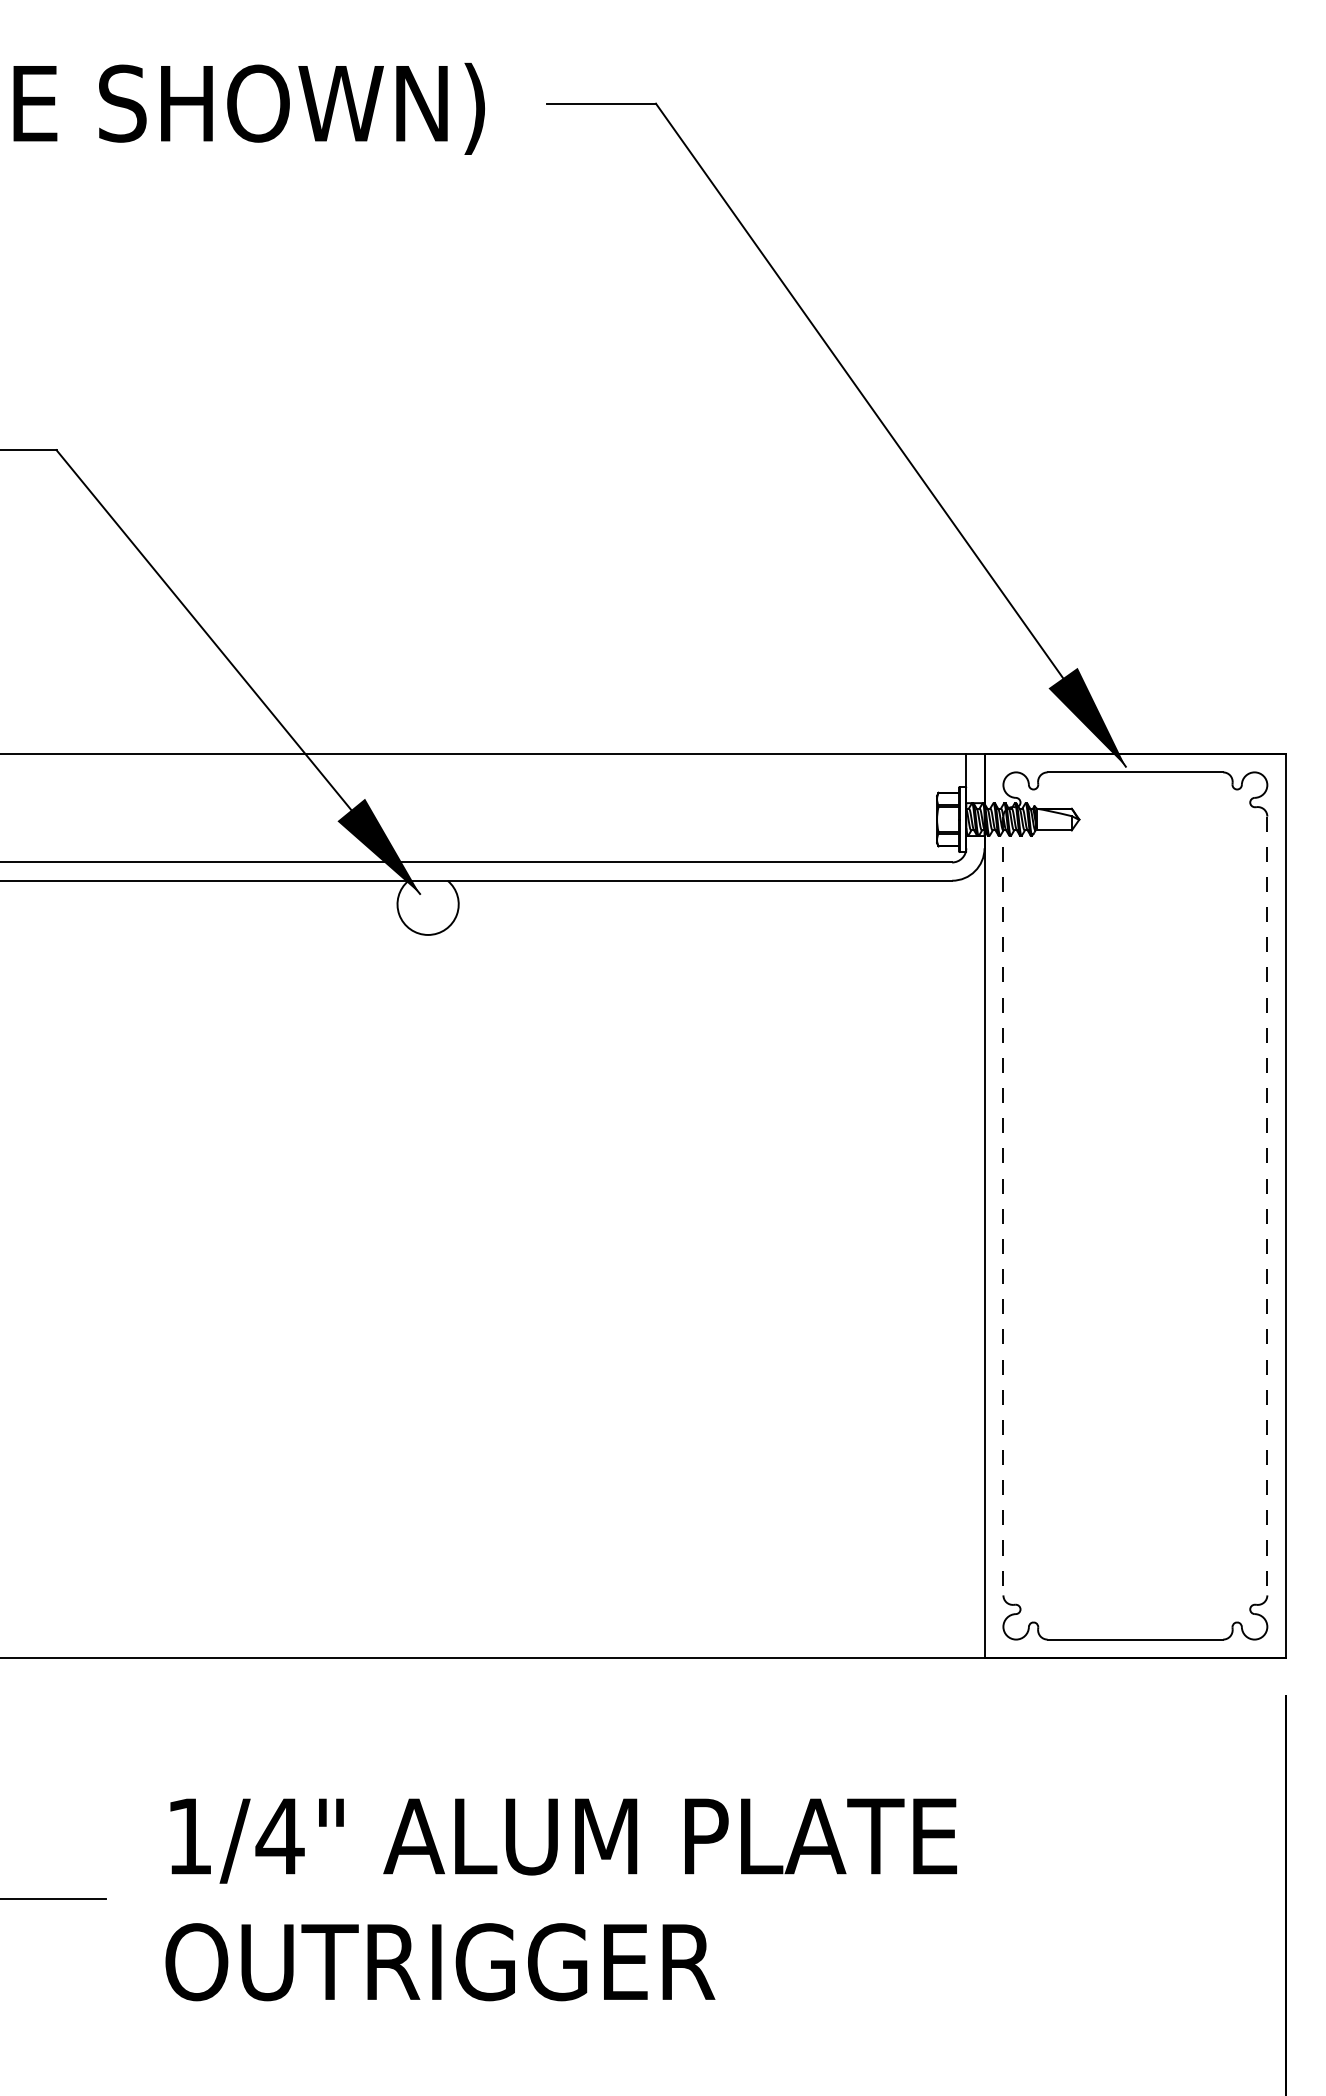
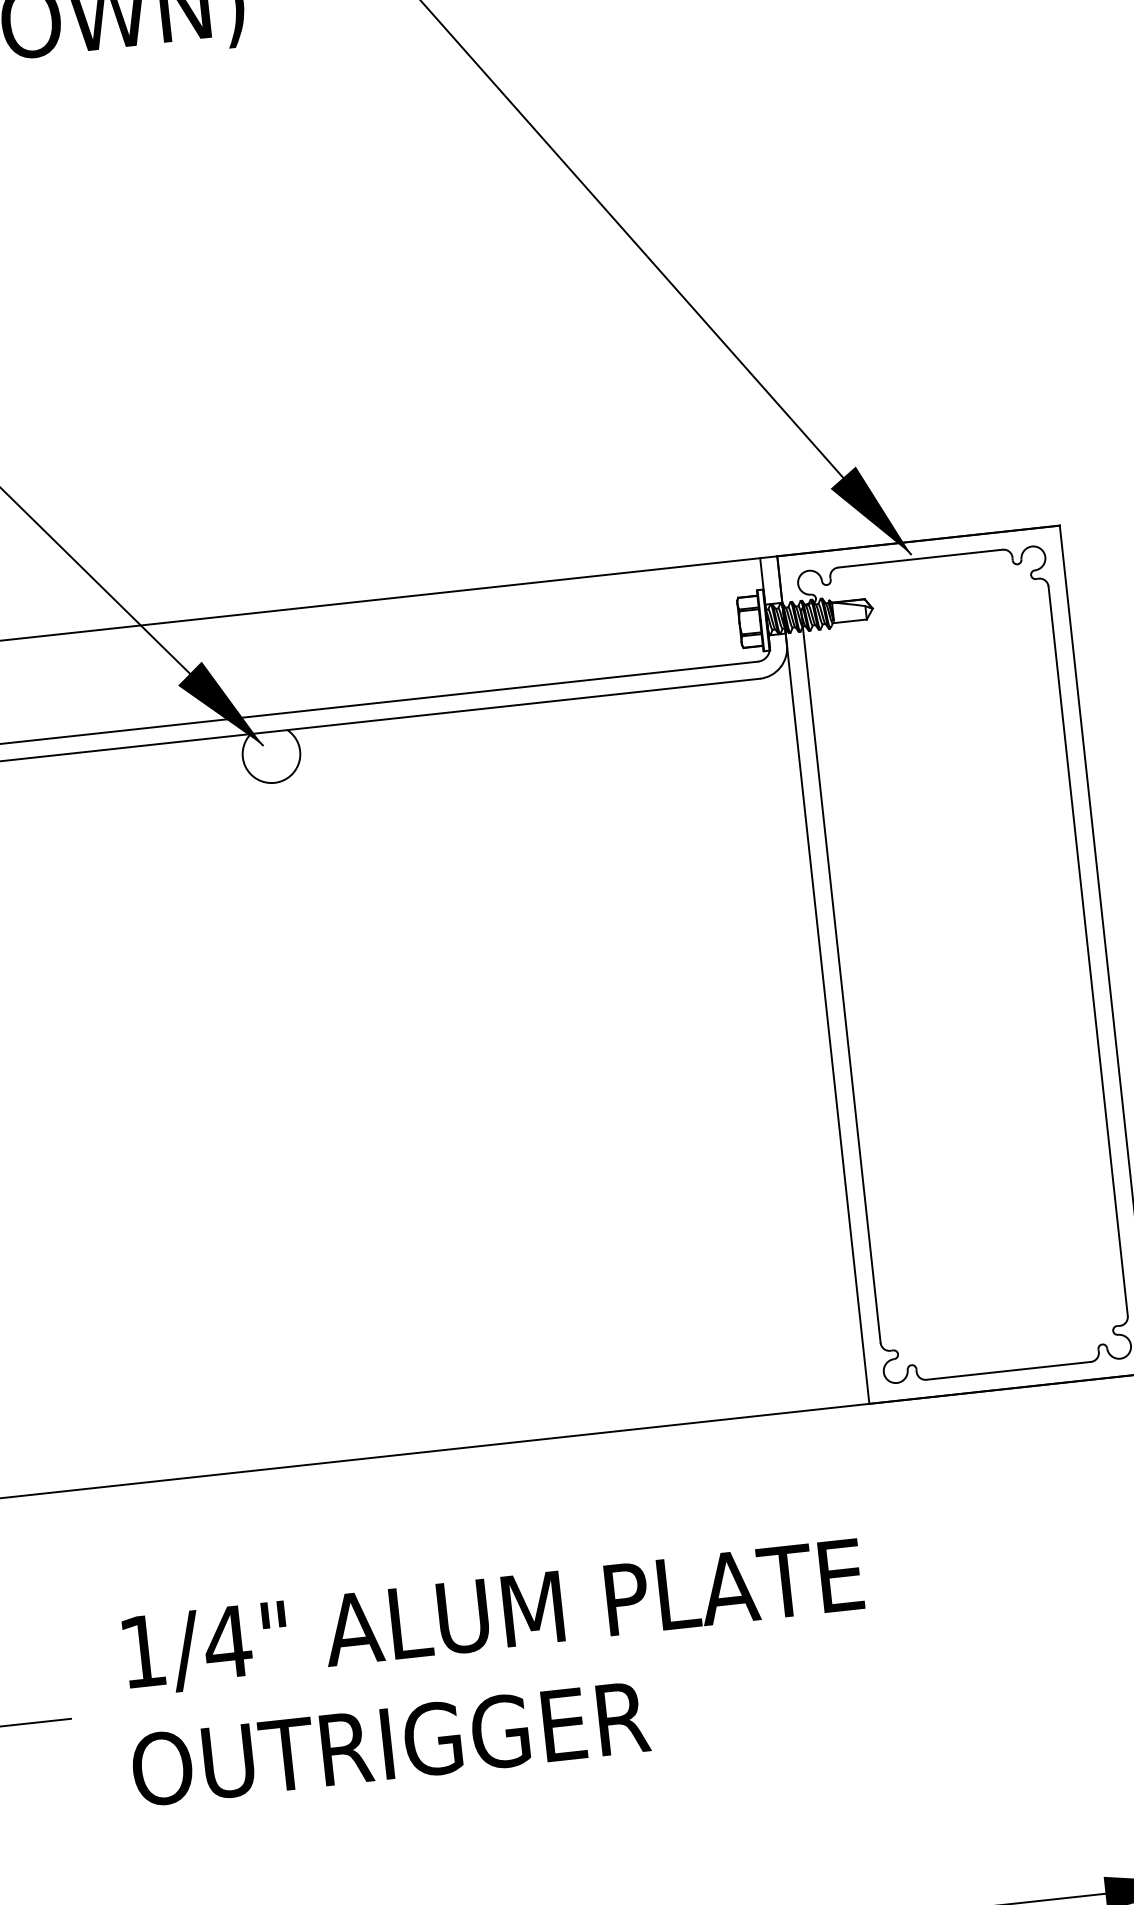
line: (1003, 1206) -> (841, 978), dashed -> solid
line: (1267, 1206) -> (1088, 951), dashed -> solid

